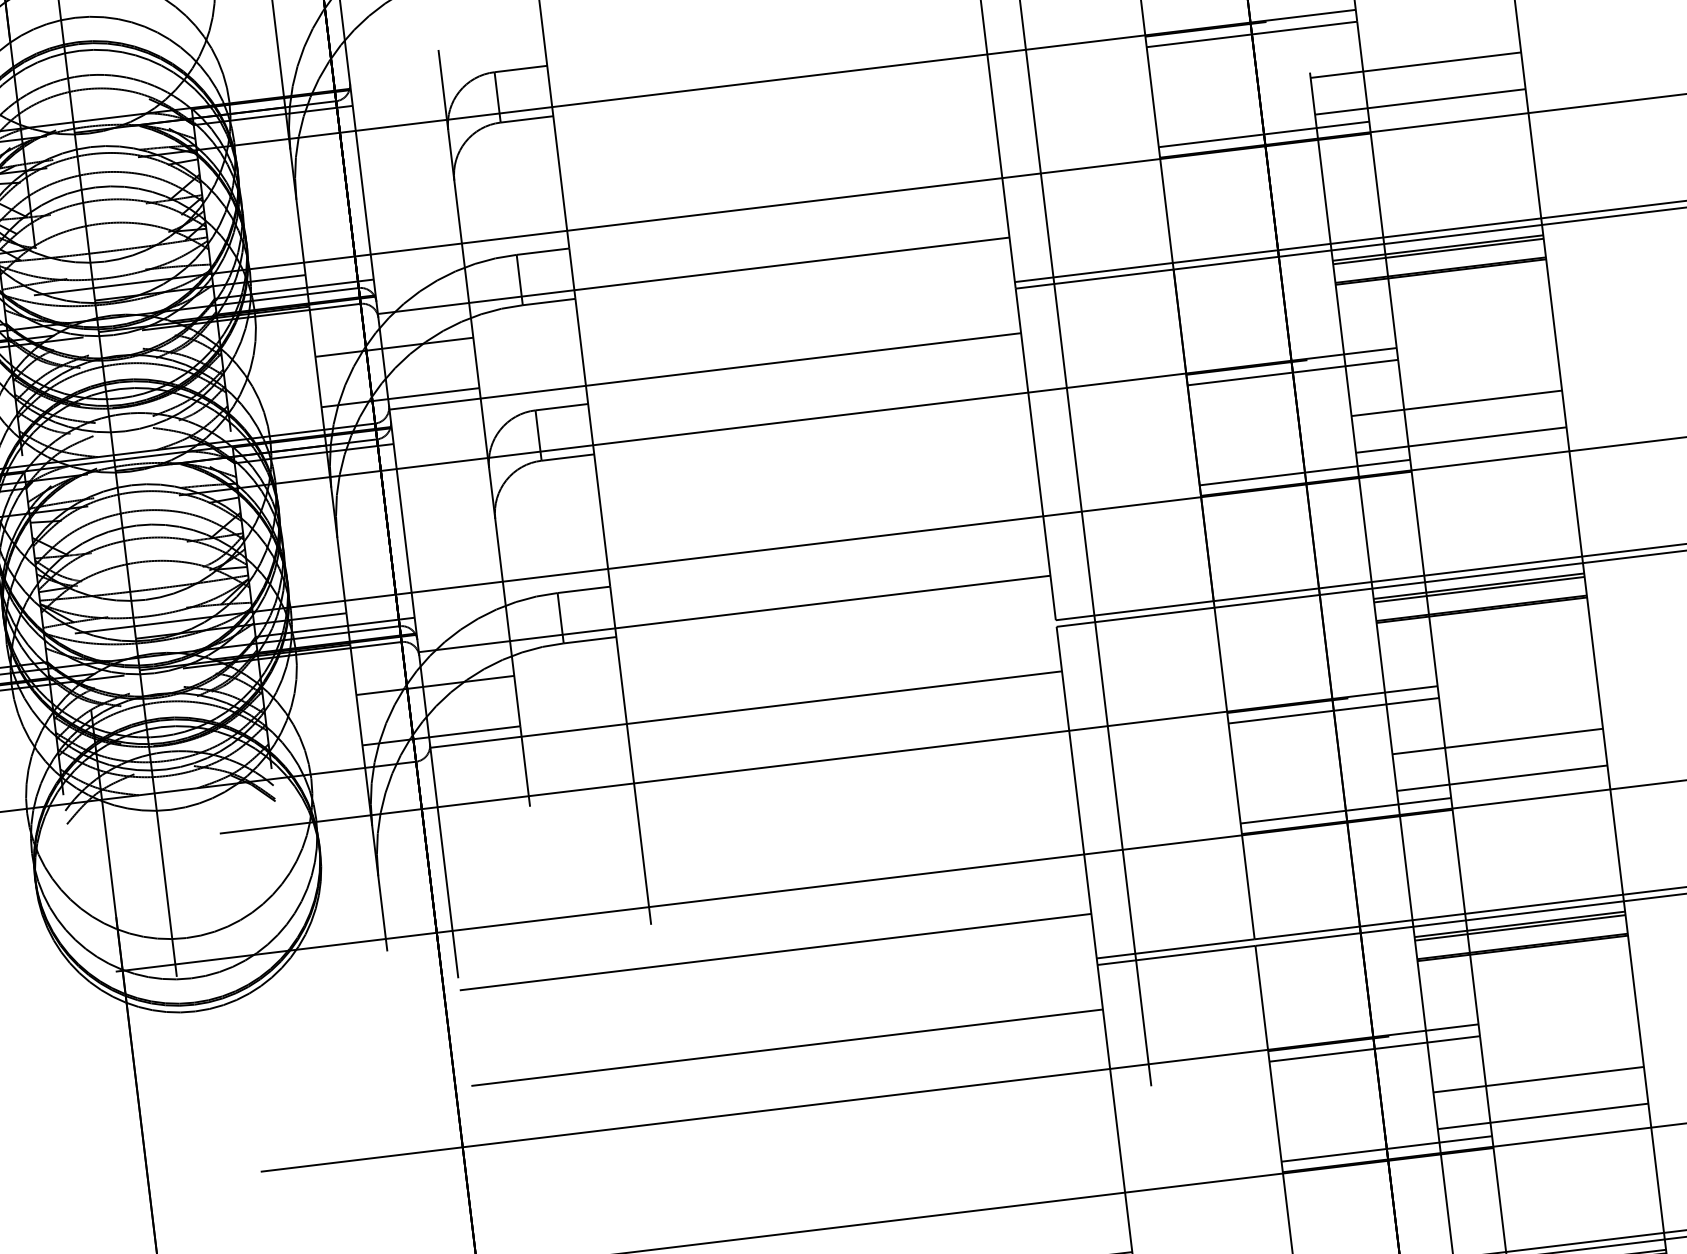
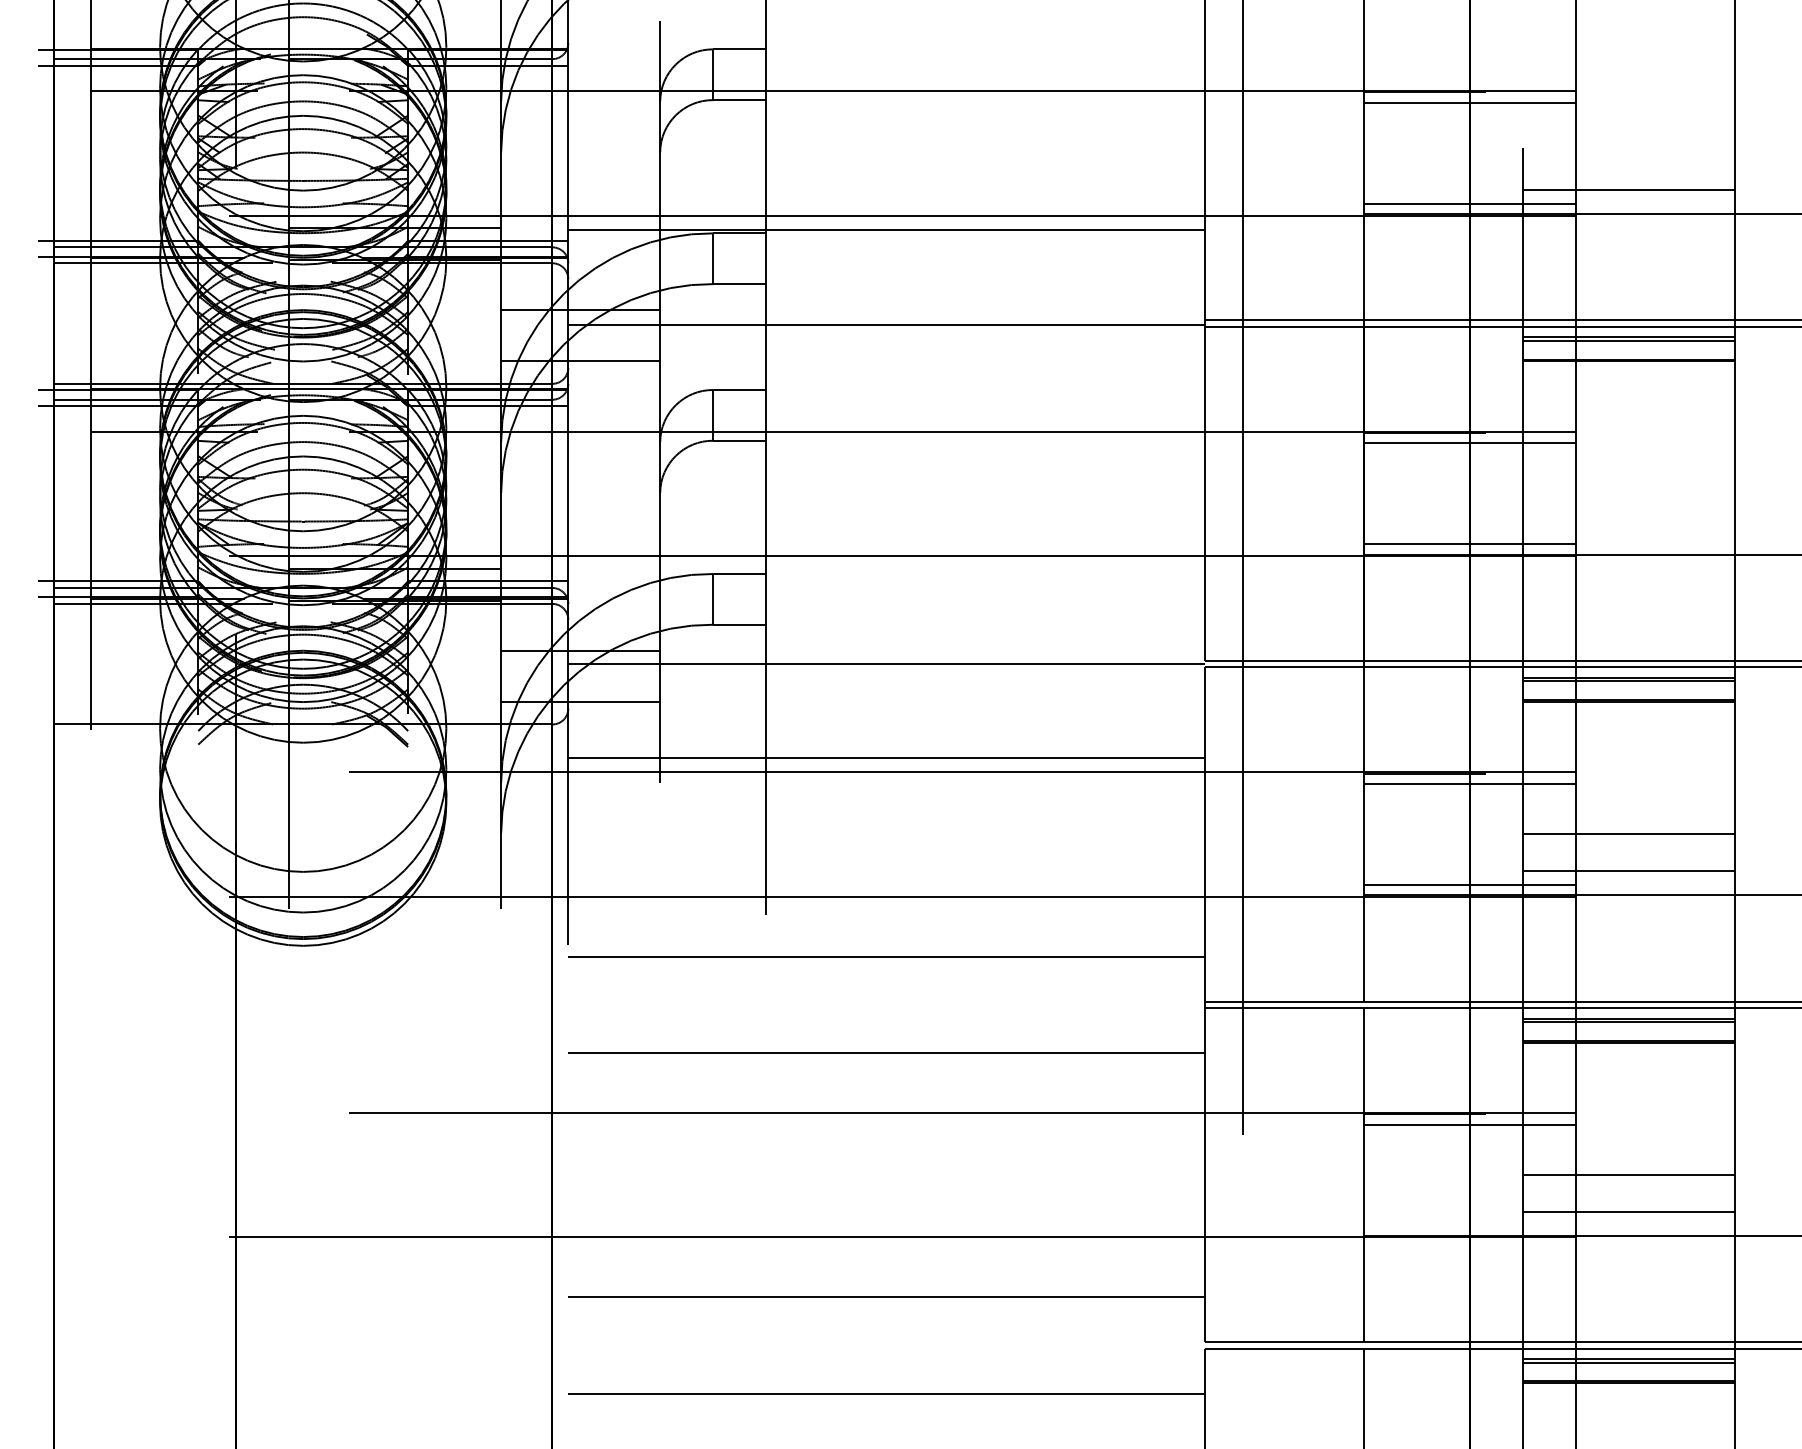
line: (1415, 65) -> (1628, 153), removed
line: (693, 275) -> (886, 230), moved
line: (705, 371) -> (886, 324), moved
line: (1456, 403) -> (1628, 493), removed
line: (1461, 439) -> (1628, 530), removed
line: (734, 614) -> (886, 664), moved
line: (746, 709) -> (886, 758), moved
line: (1386, 1148) -> (1469, 1225), removed

